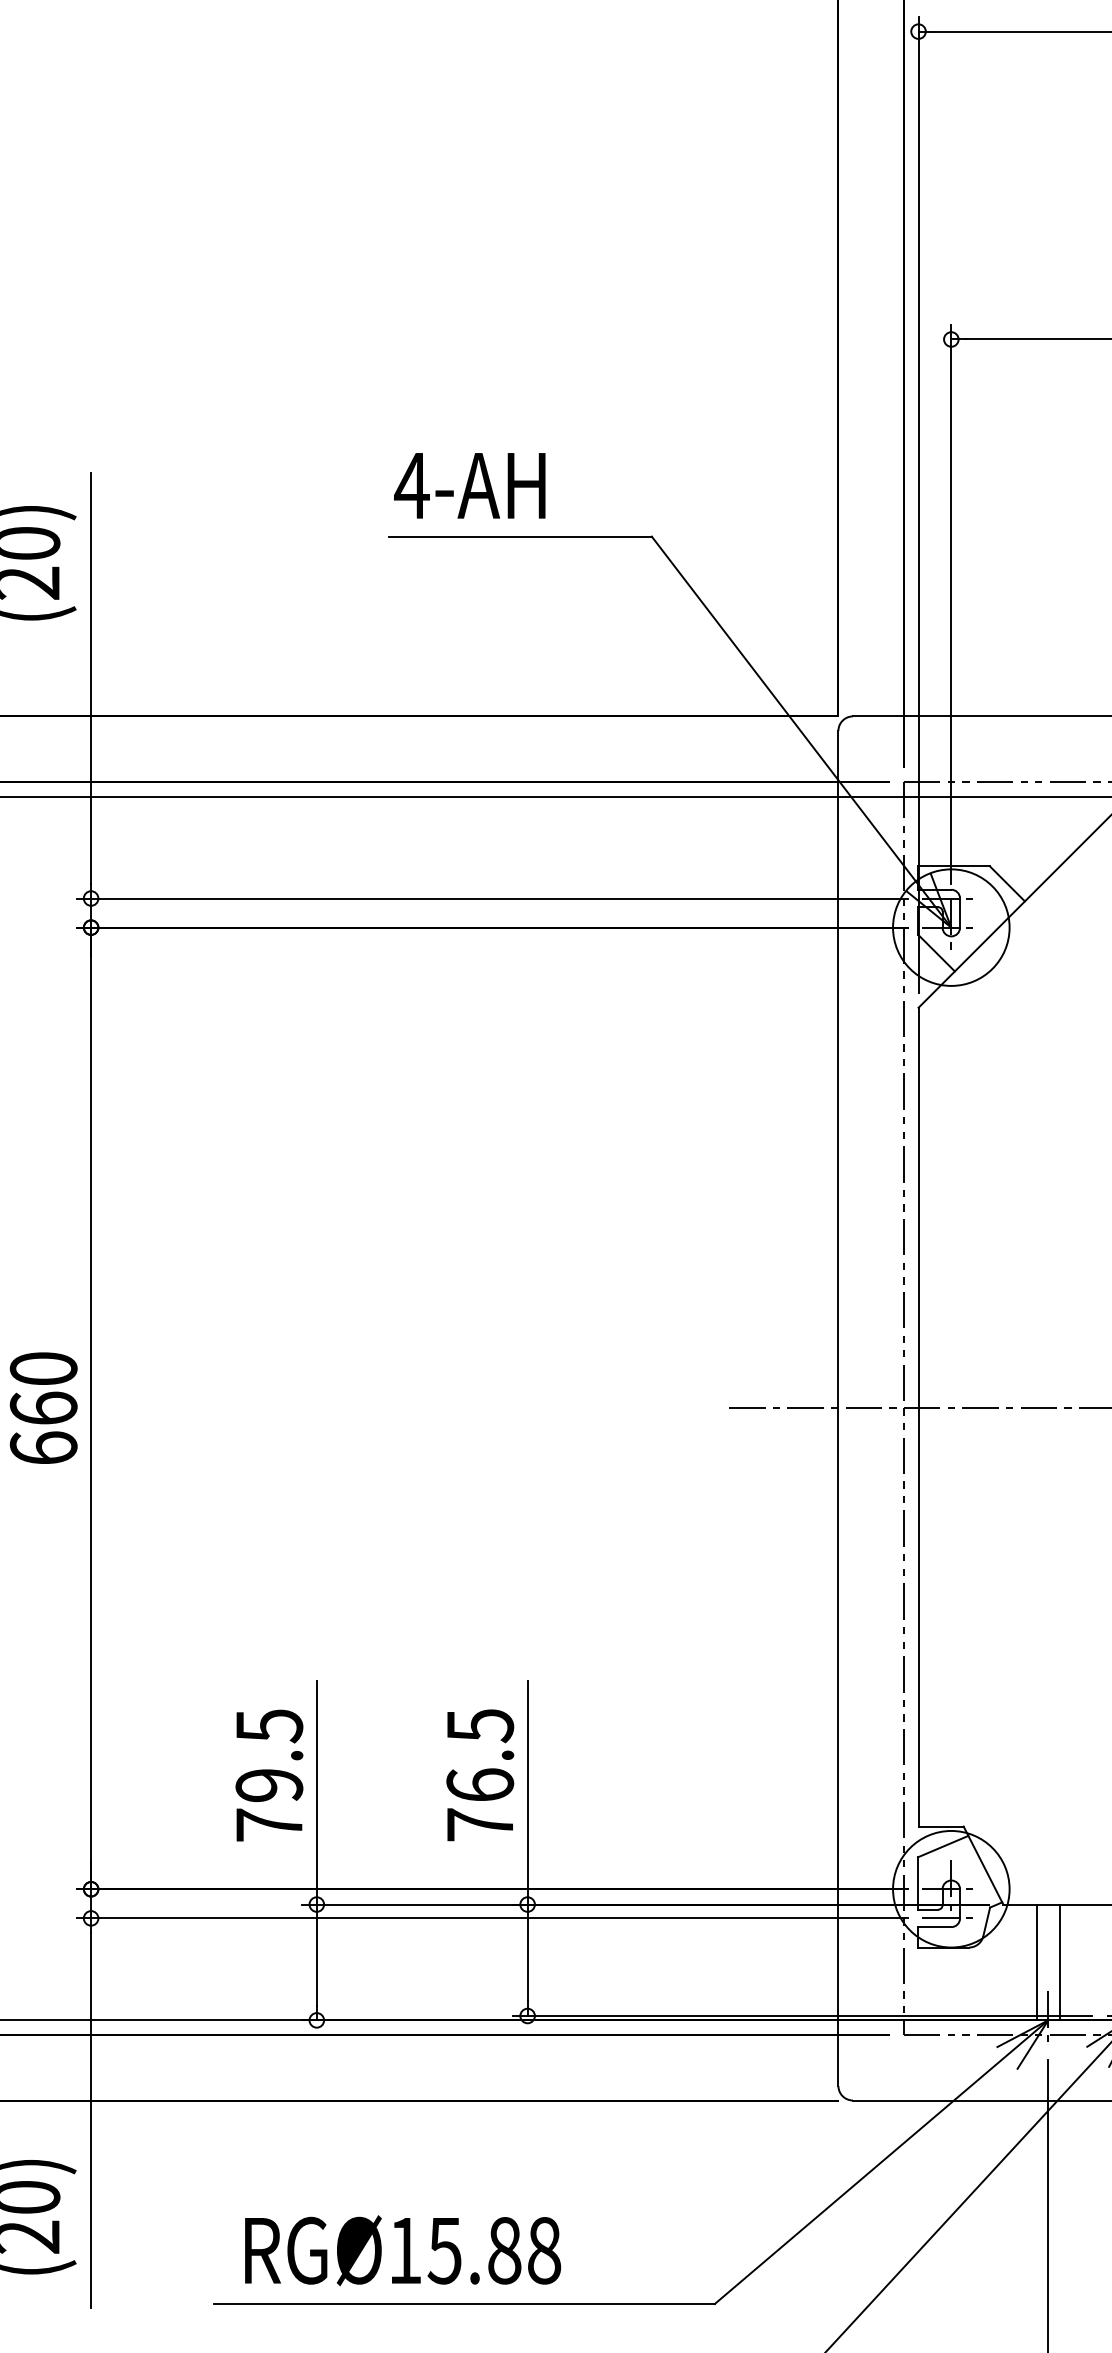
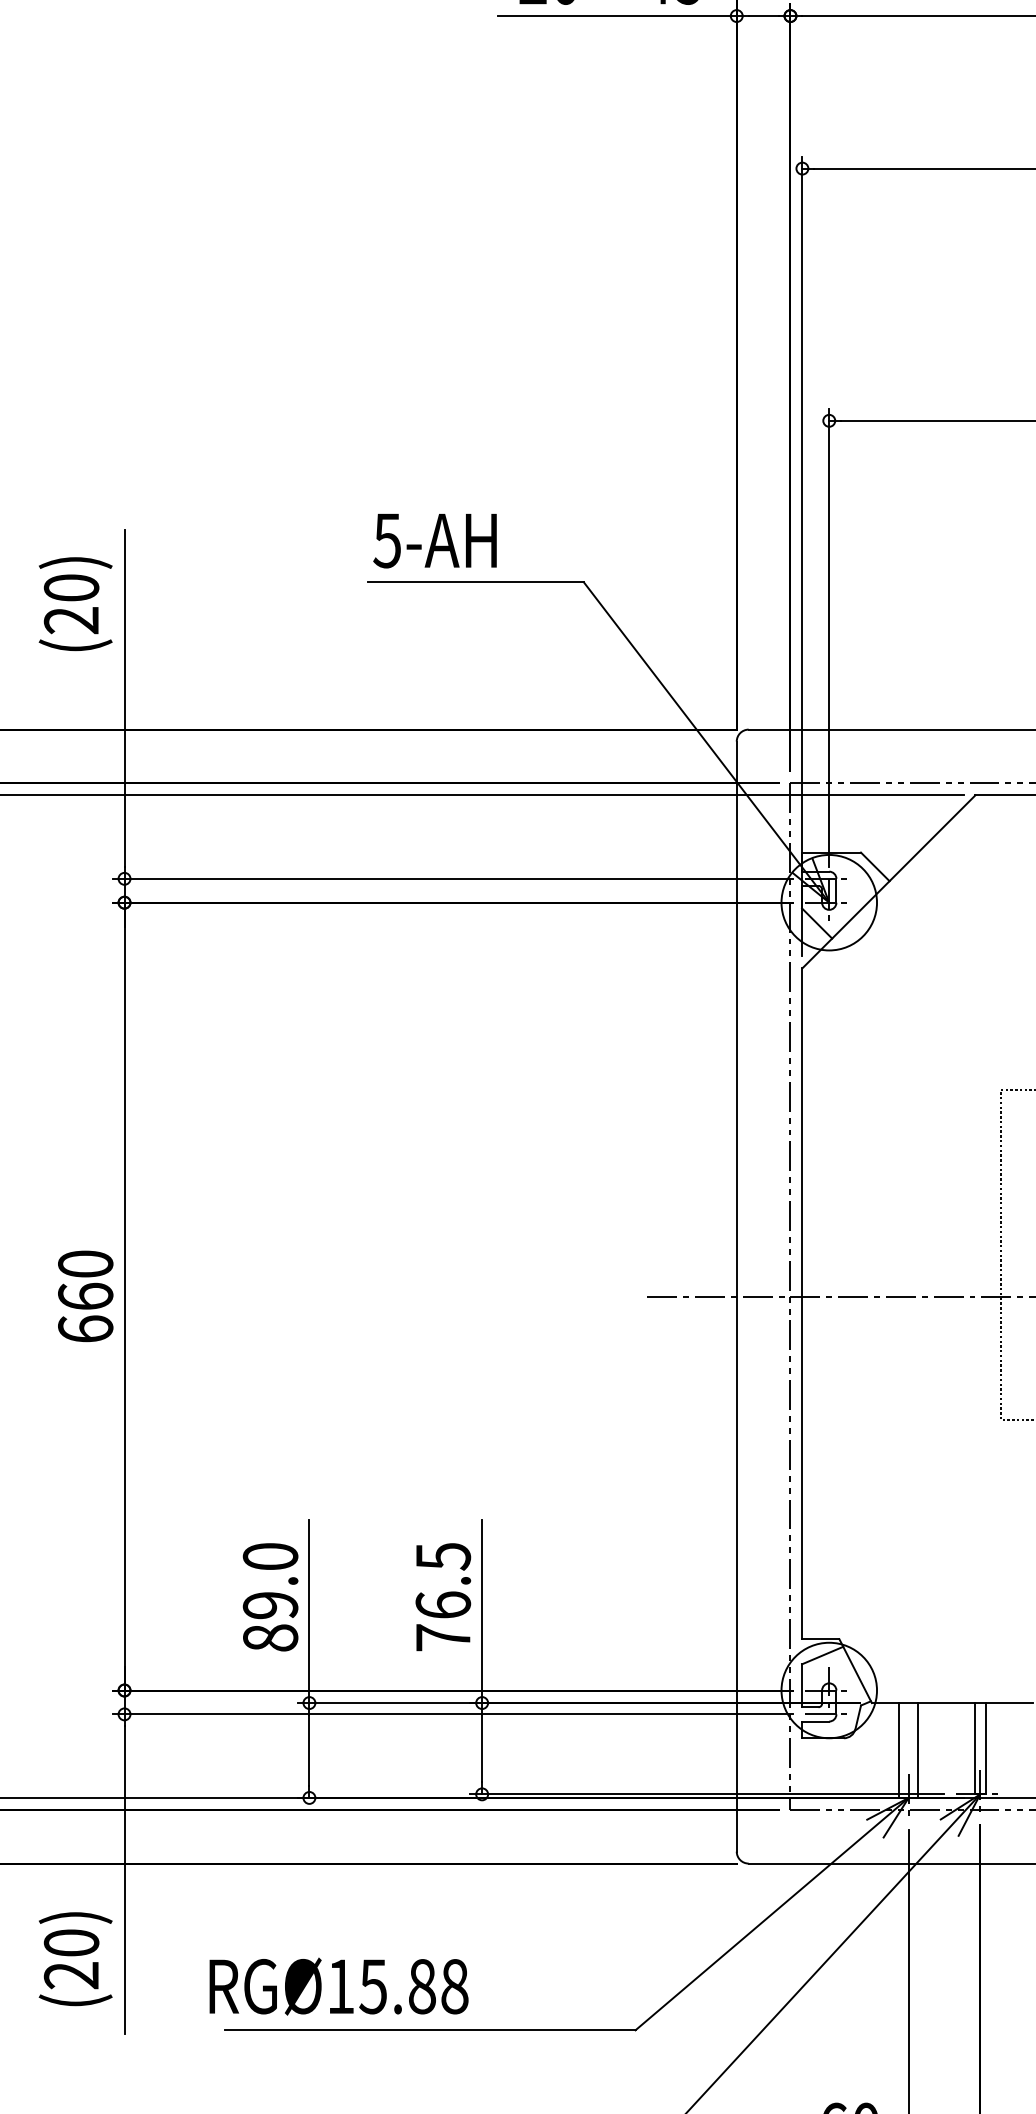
text: (412, 485) -> (387, 540), 4-AH -> 5-AH
text: (269, 1775) -> (270, 1597), 79.5 -> 89.0
text: (402, 2250) -> (338, 1986), moved

